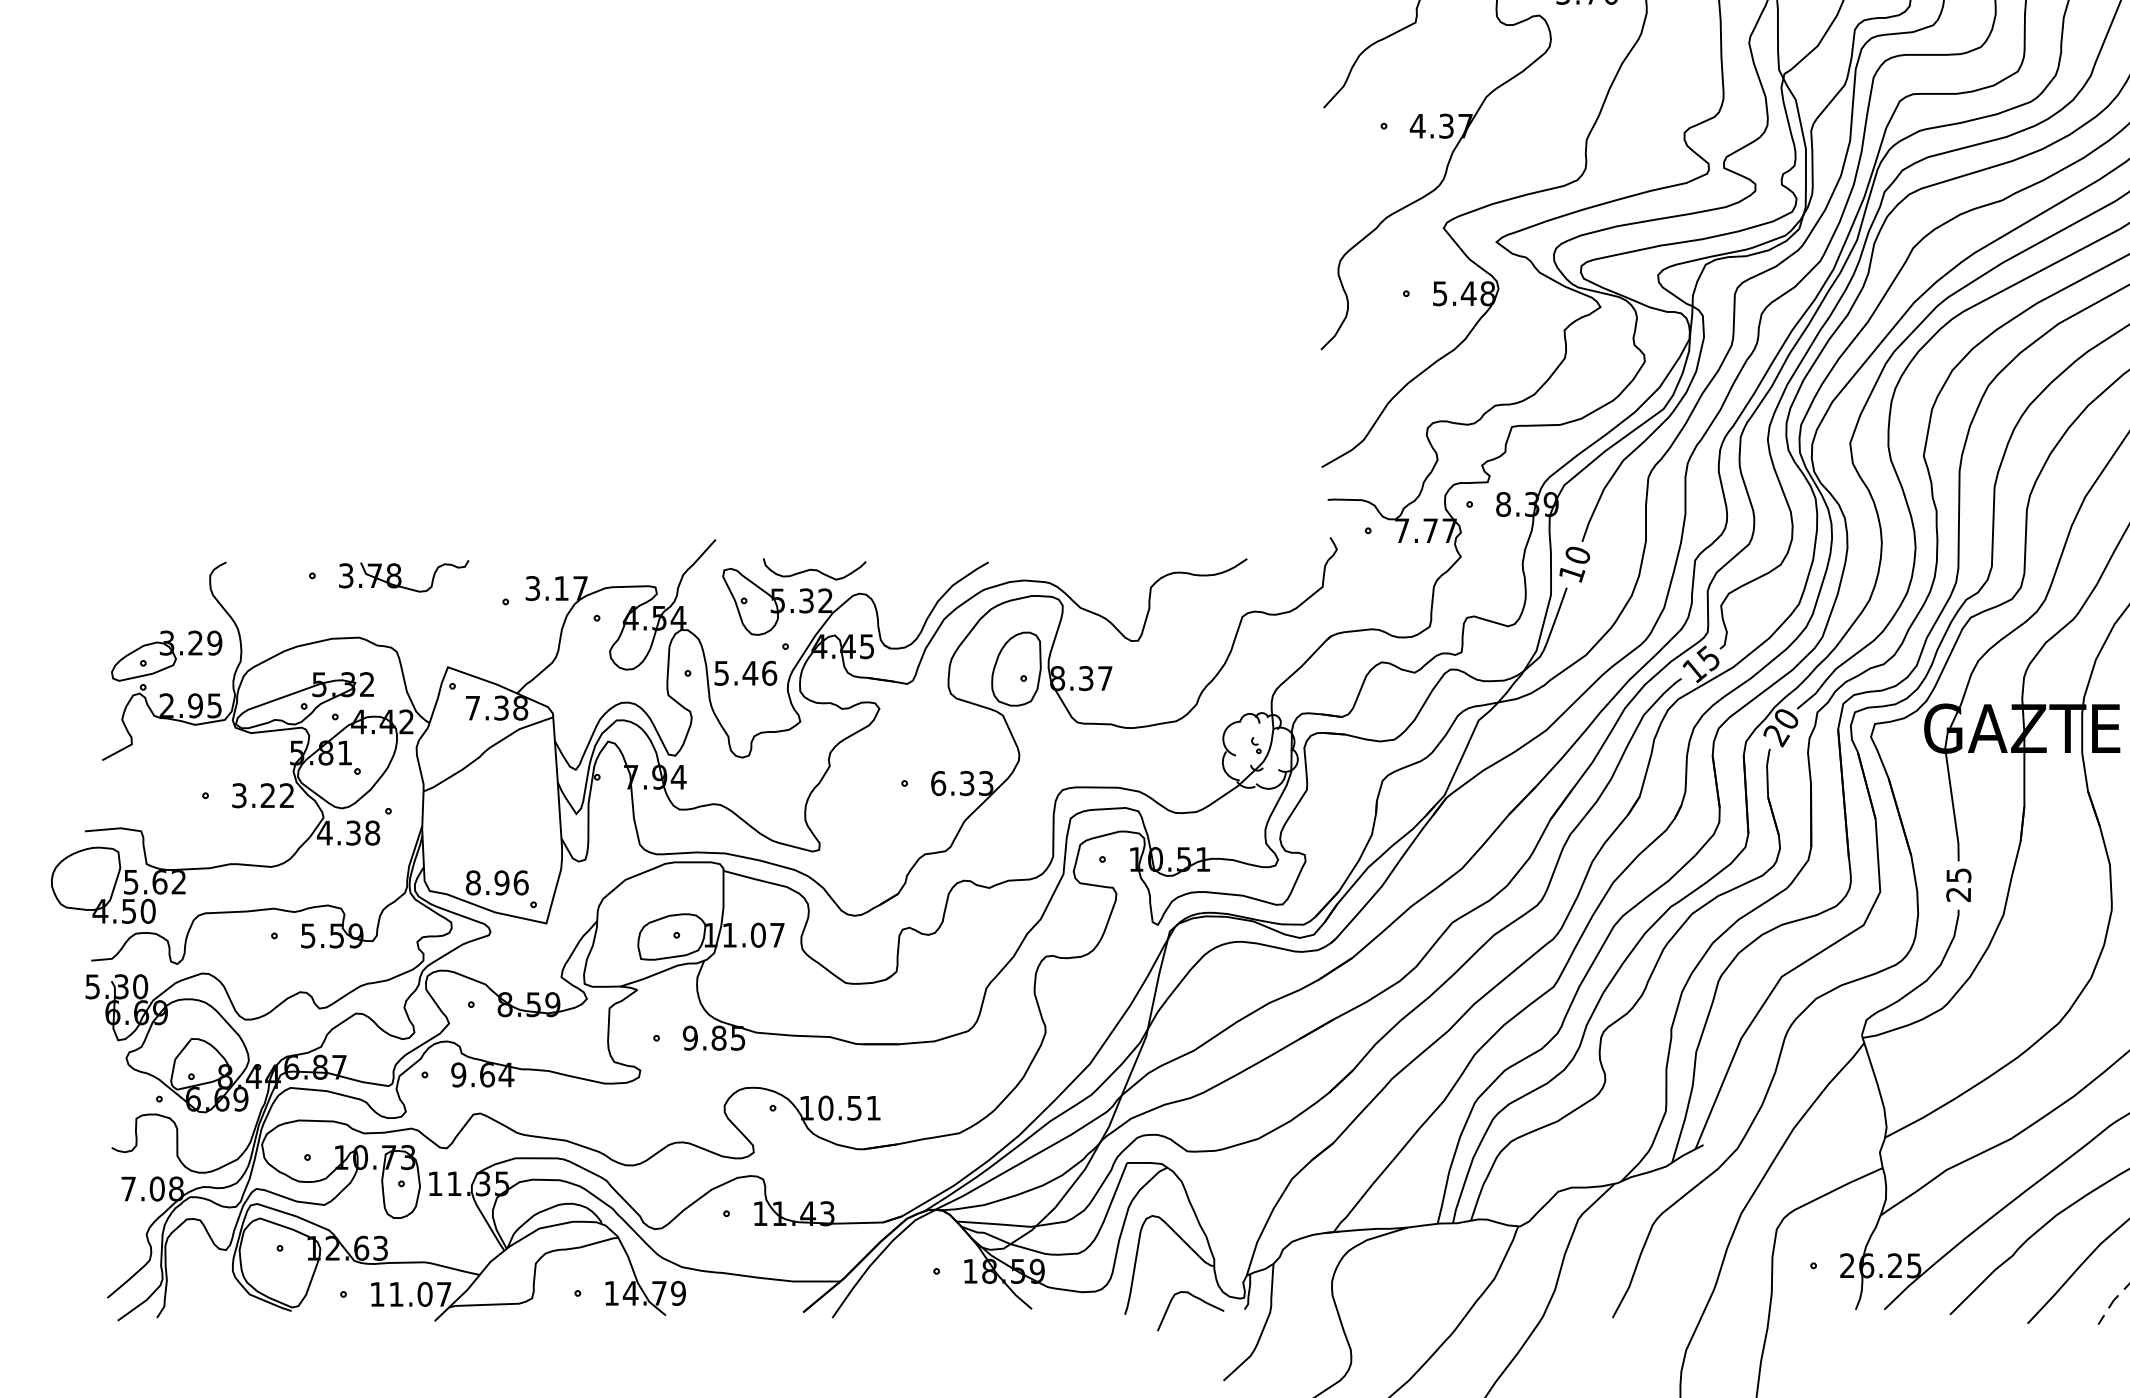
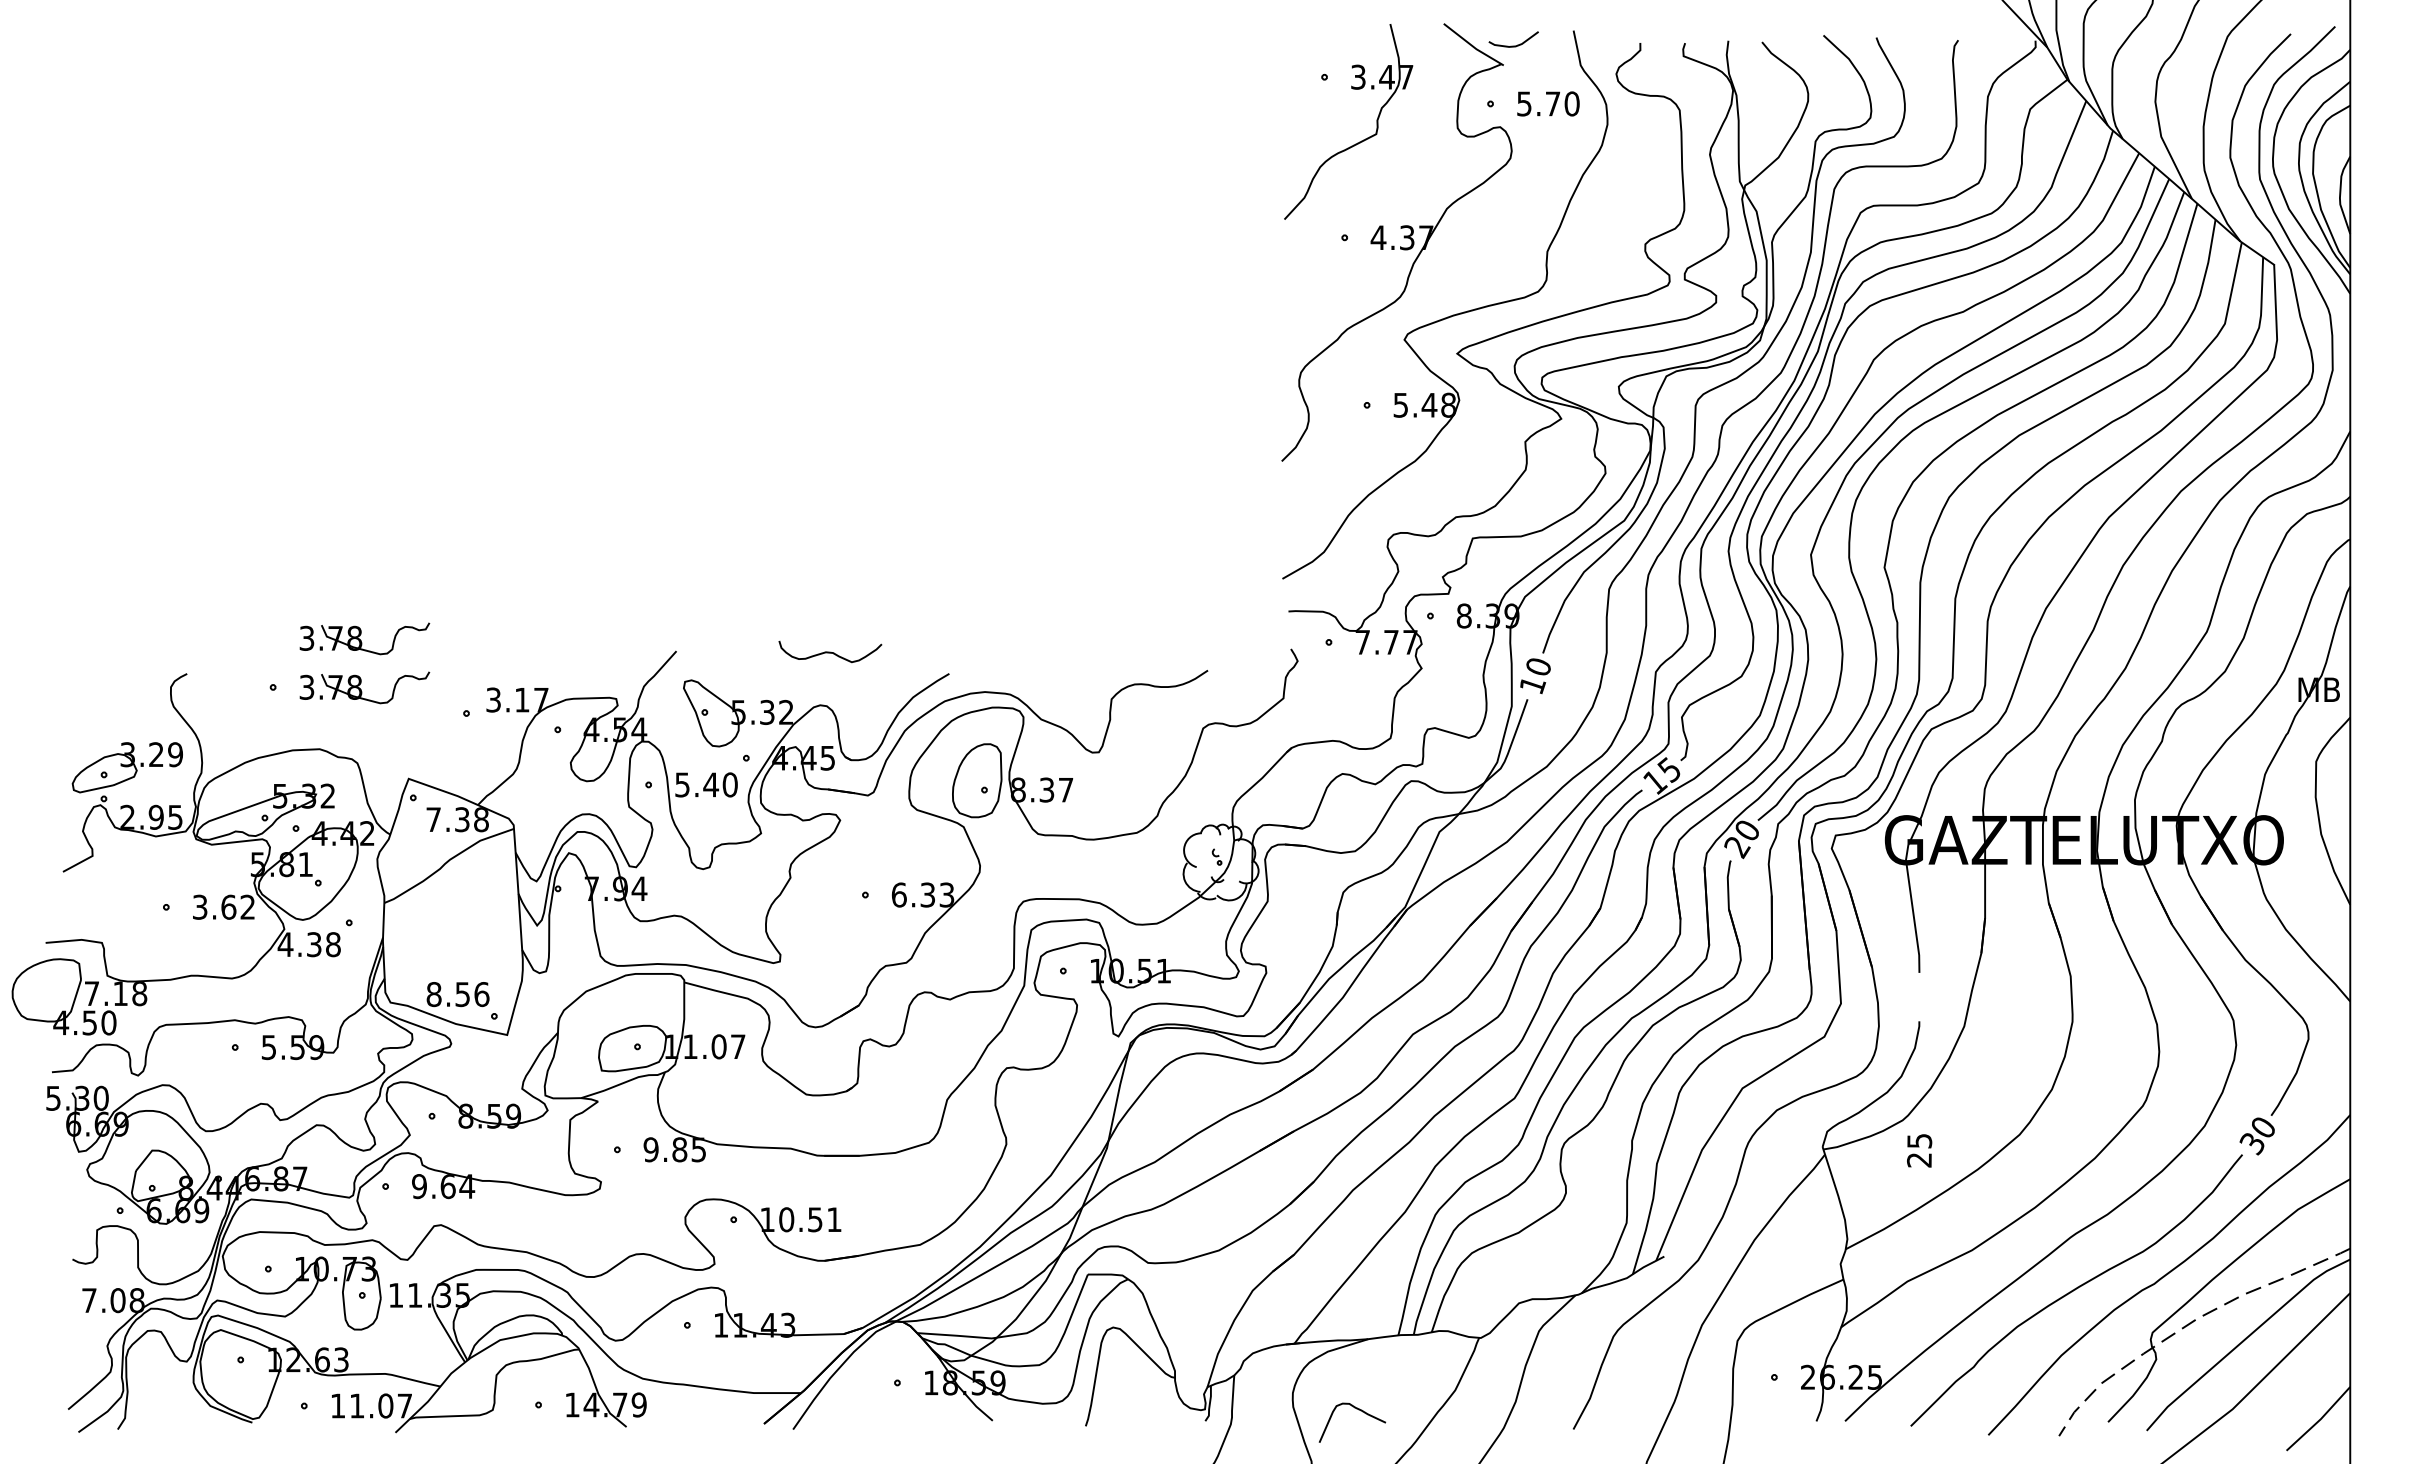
part: (403, 526) -> (364, 638), added
curve: (814, 568) -> (830, 651), moved
text: (768, 672) -> (729, 784), 5.46 -> 5.40
text: (267, 794) -> (228, 906), 3.22 -> 3.62
text: (154, 881) -> (115, 993), 5.62 -> 7.18
text: (501, 882) -> (462, 994), 8.96 -> 8.56
text: (1958, 884) -> (1919, 1150), moved
curve: (1196, 1298) -> (1358, 1410), moved

